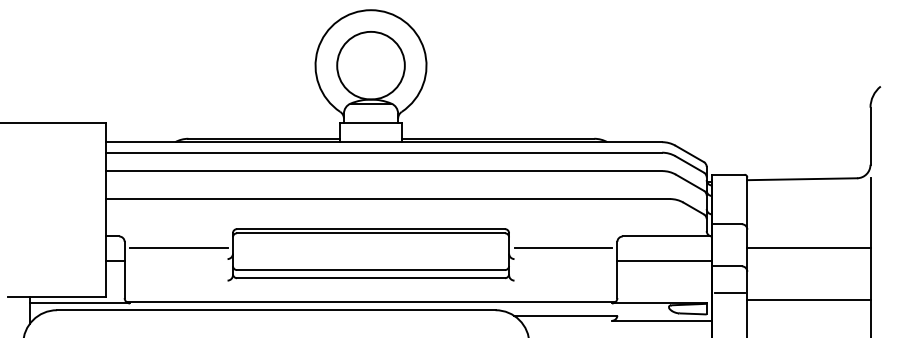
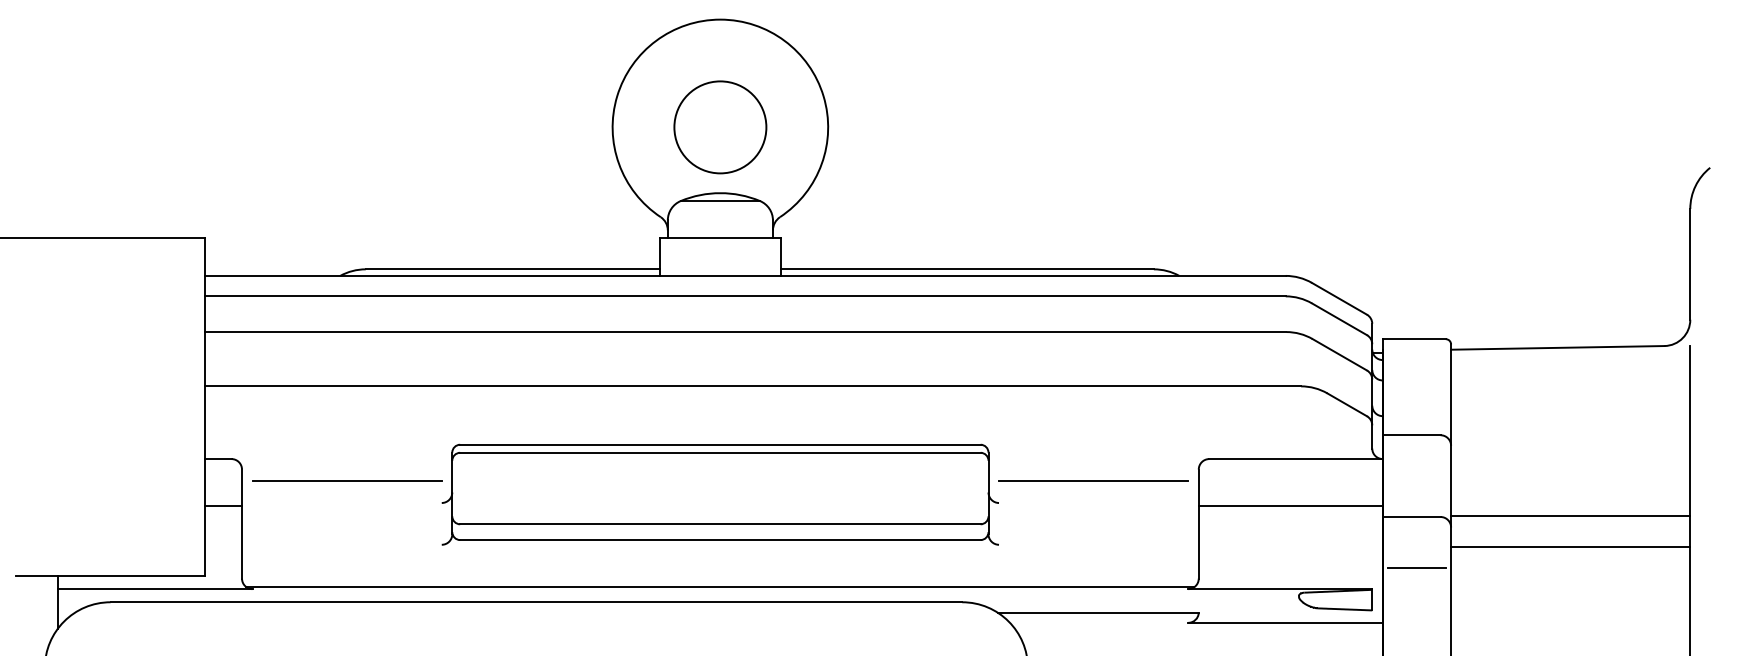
circle: (370, 65) -> (719, 127), size x0.7
line: (808, 247) -> (1569, 546), moved
line: (808, 299) -> (1569, 515), moved

